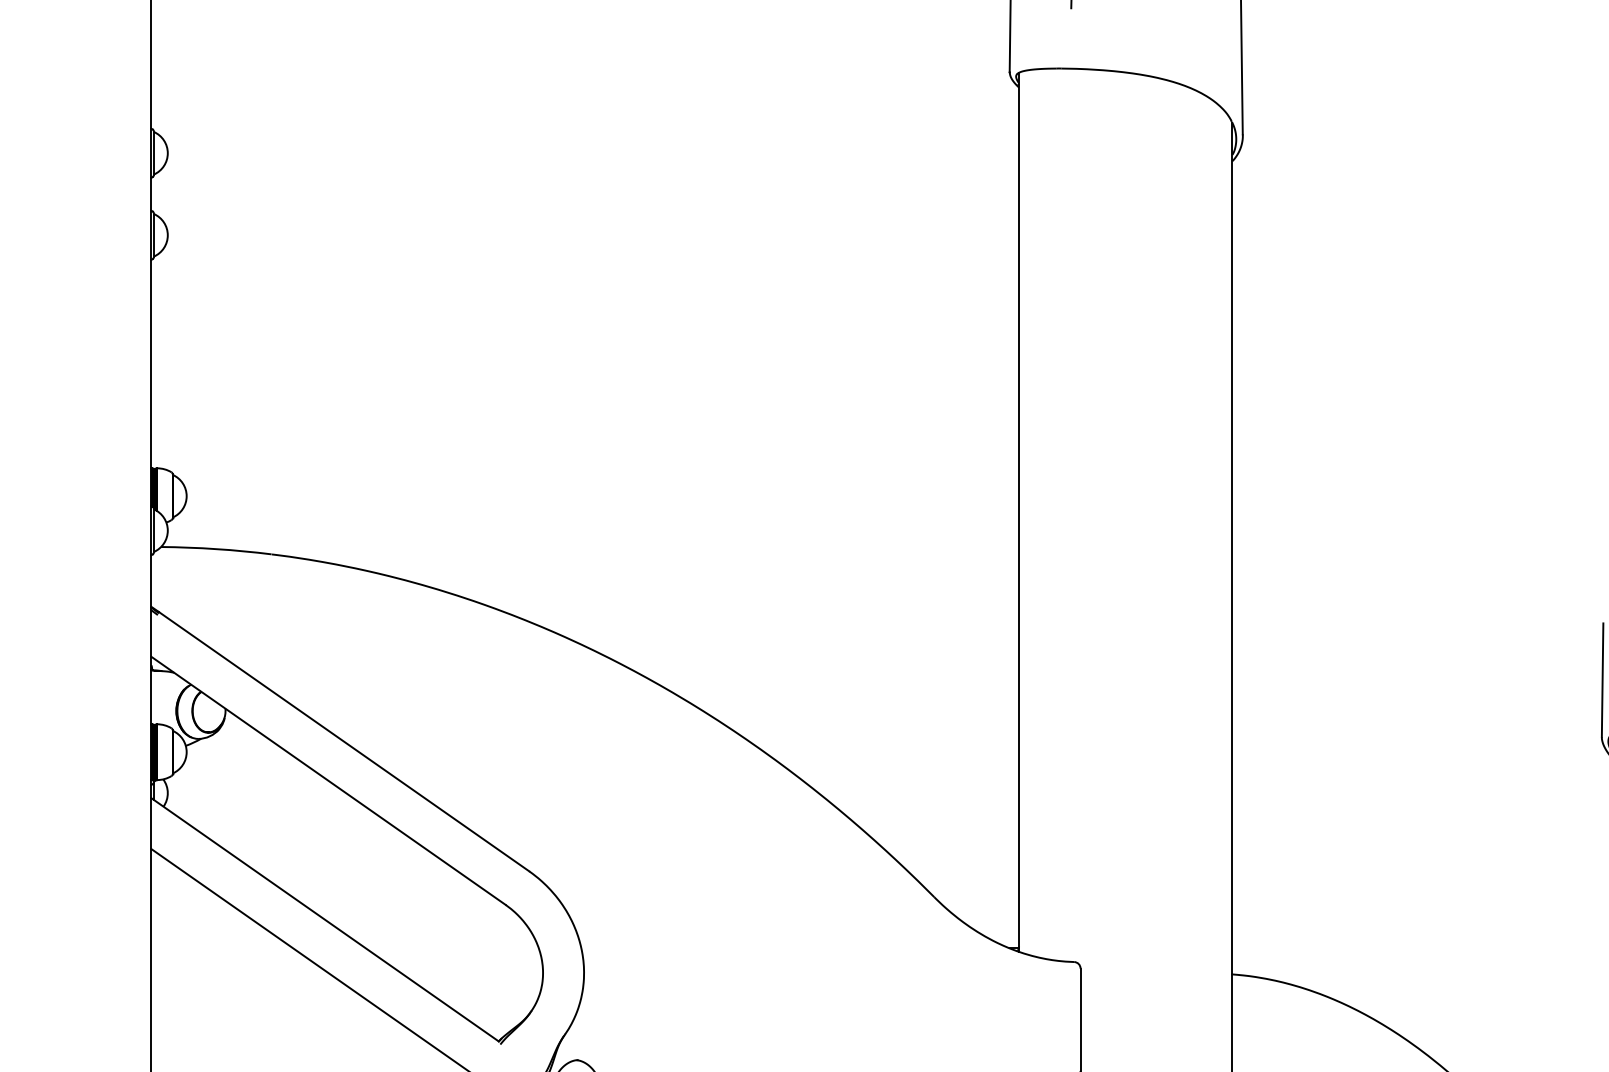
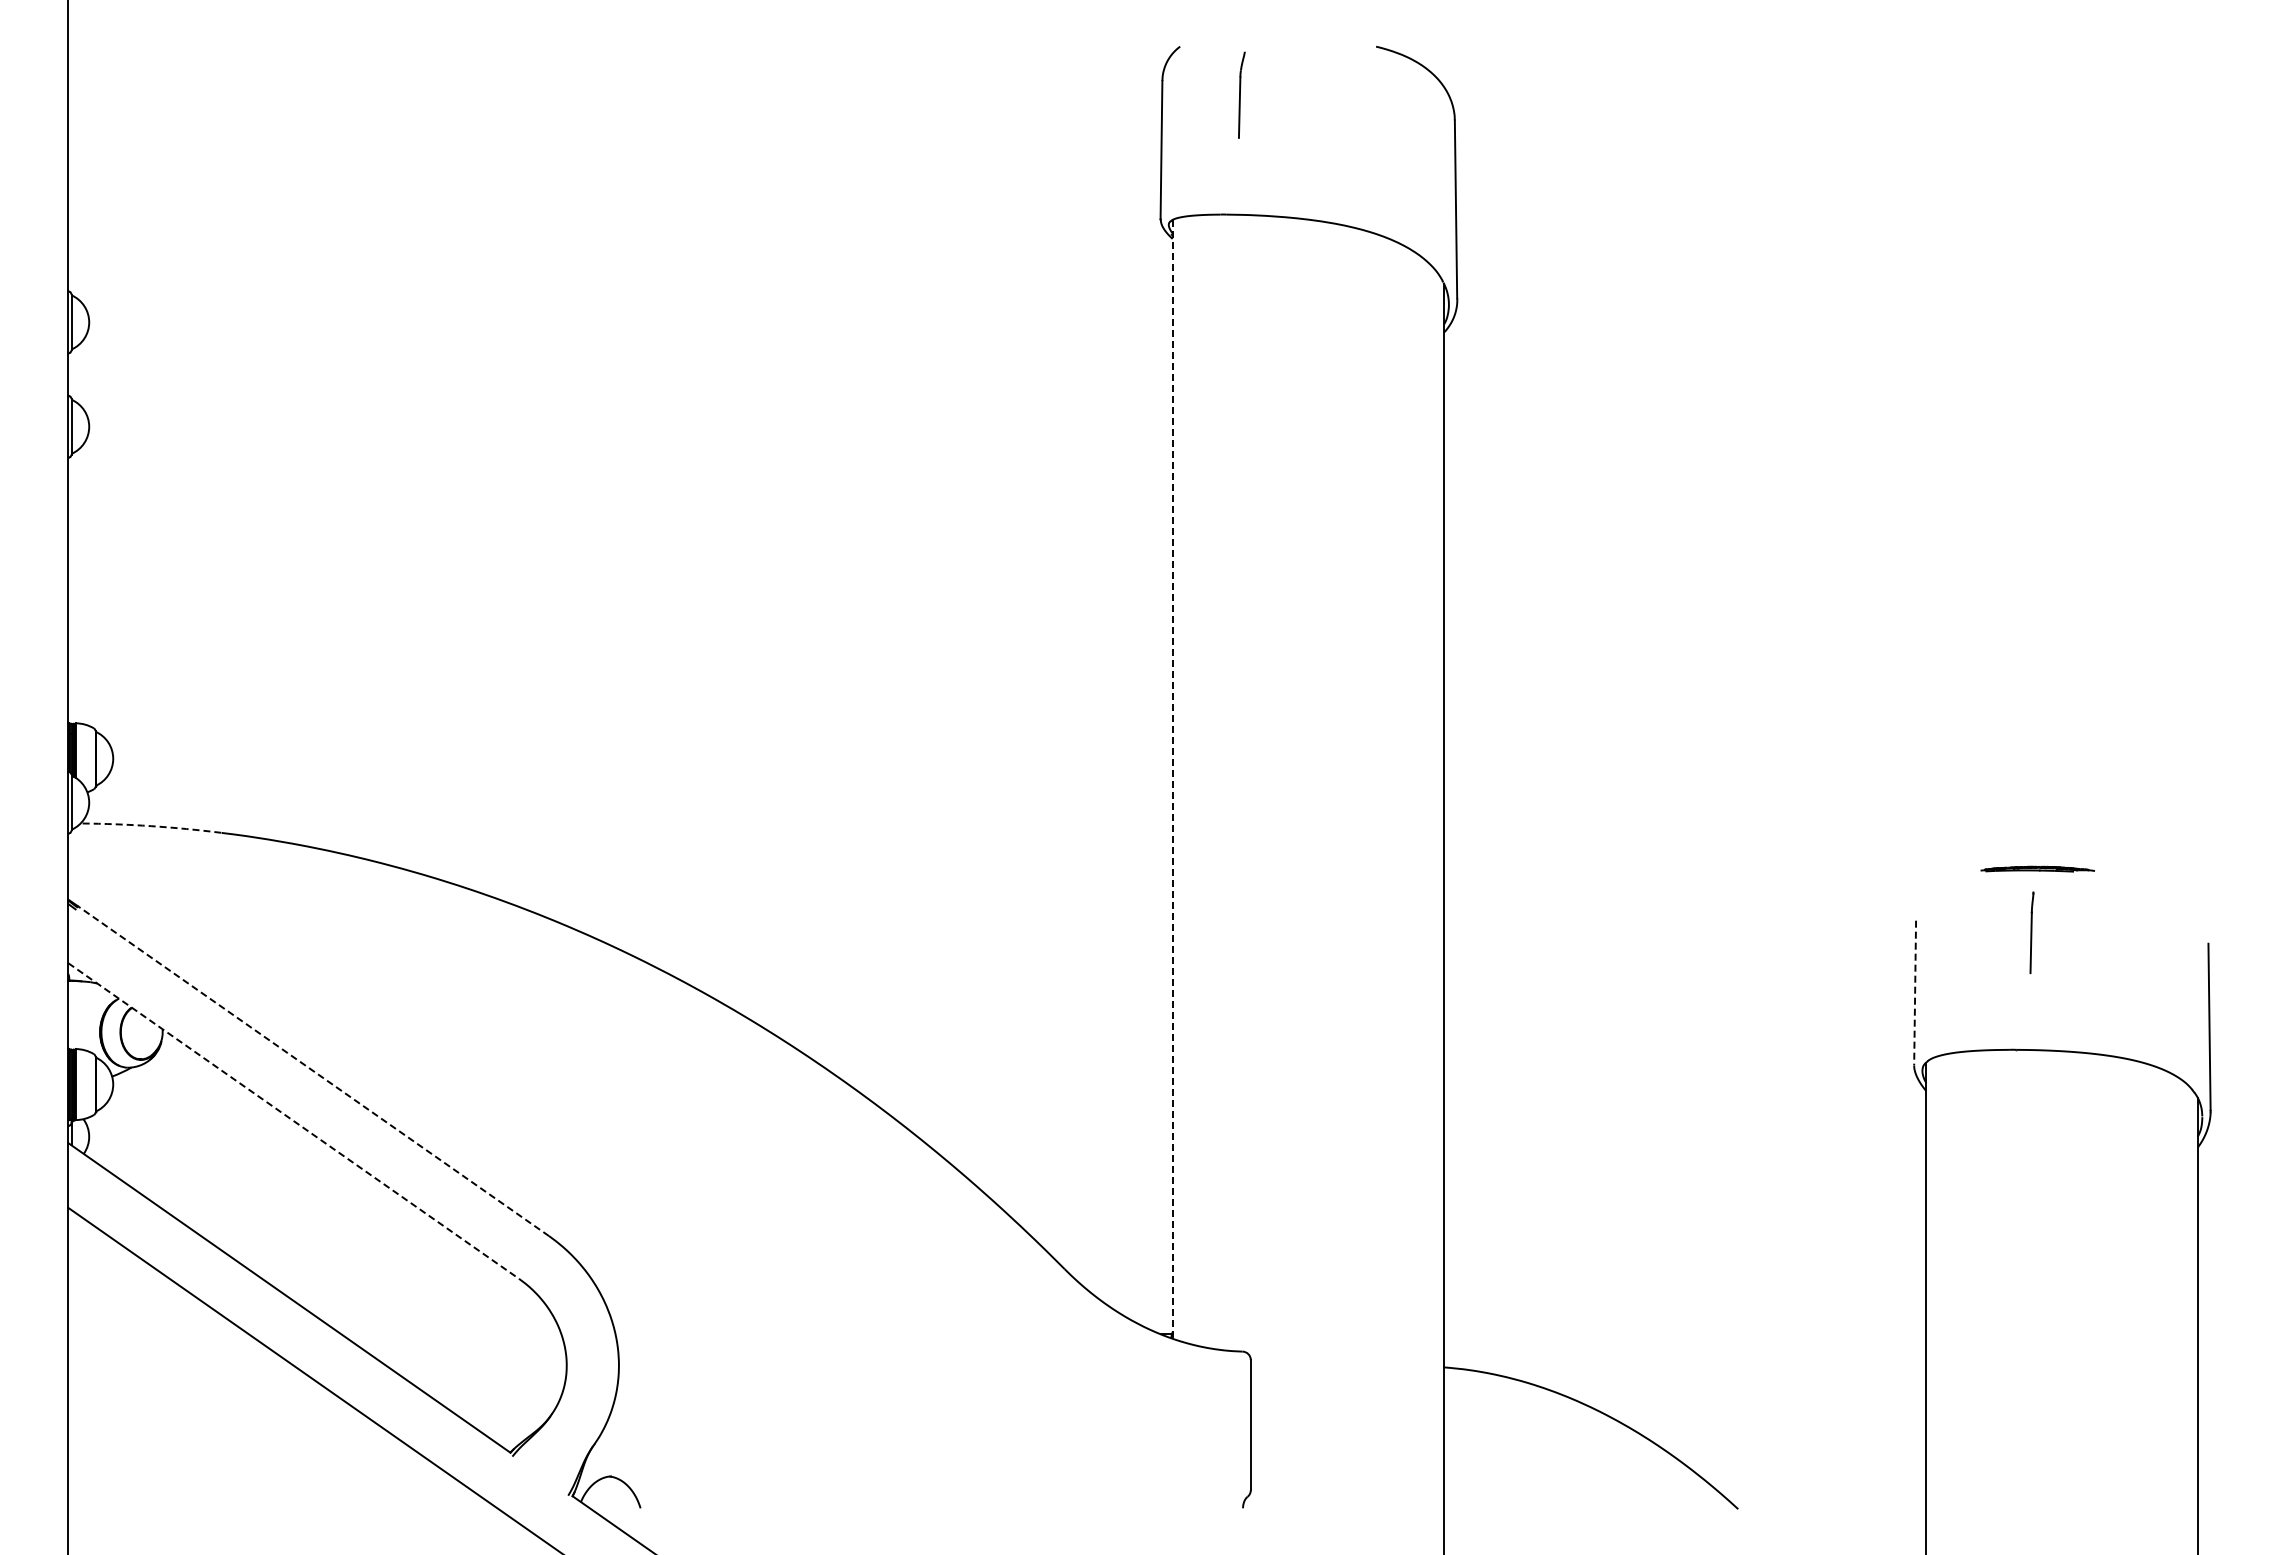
line: (1019, 512) -> (1172, 779), solid -> dashed
arc: (216, 549) -> (151, 826), solid -> dashed
line: (1602, 680) -> (1915, 993), solid -> dashed
line: (344, 741) -> (313, 1071), solid -> dashed
line: (329, 781) -> (294, 1121), solid -> dashed

